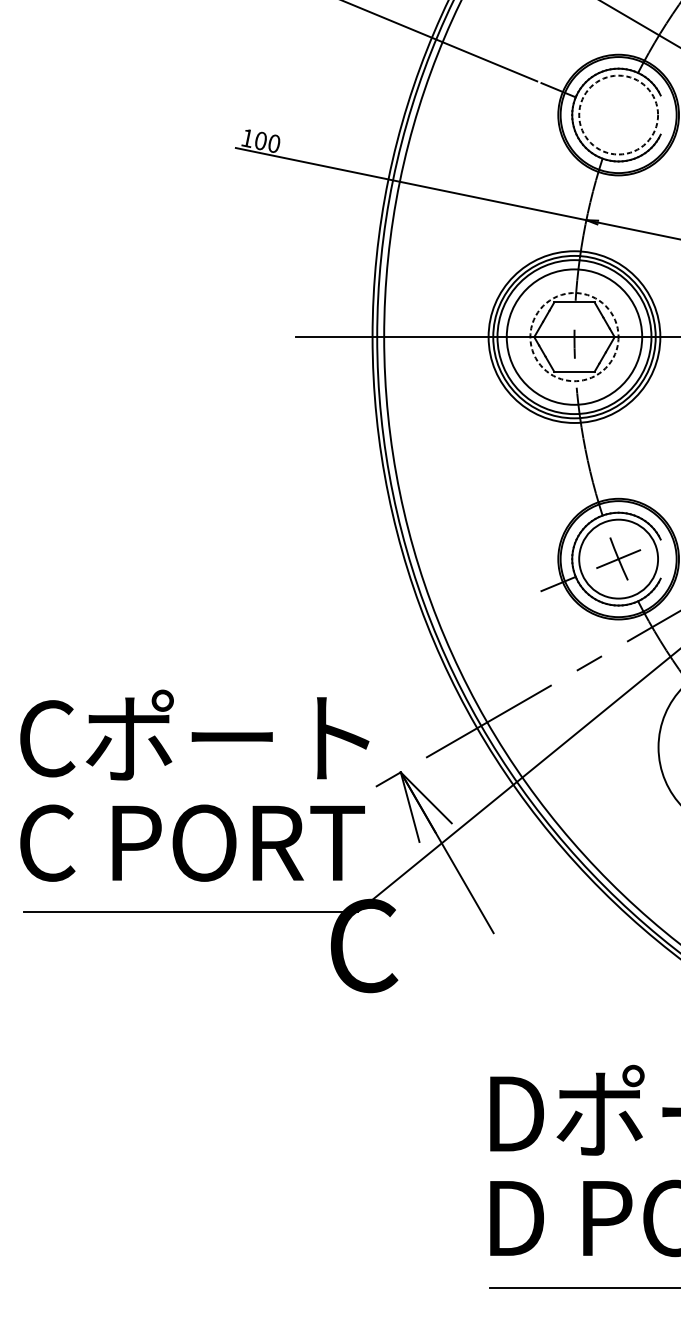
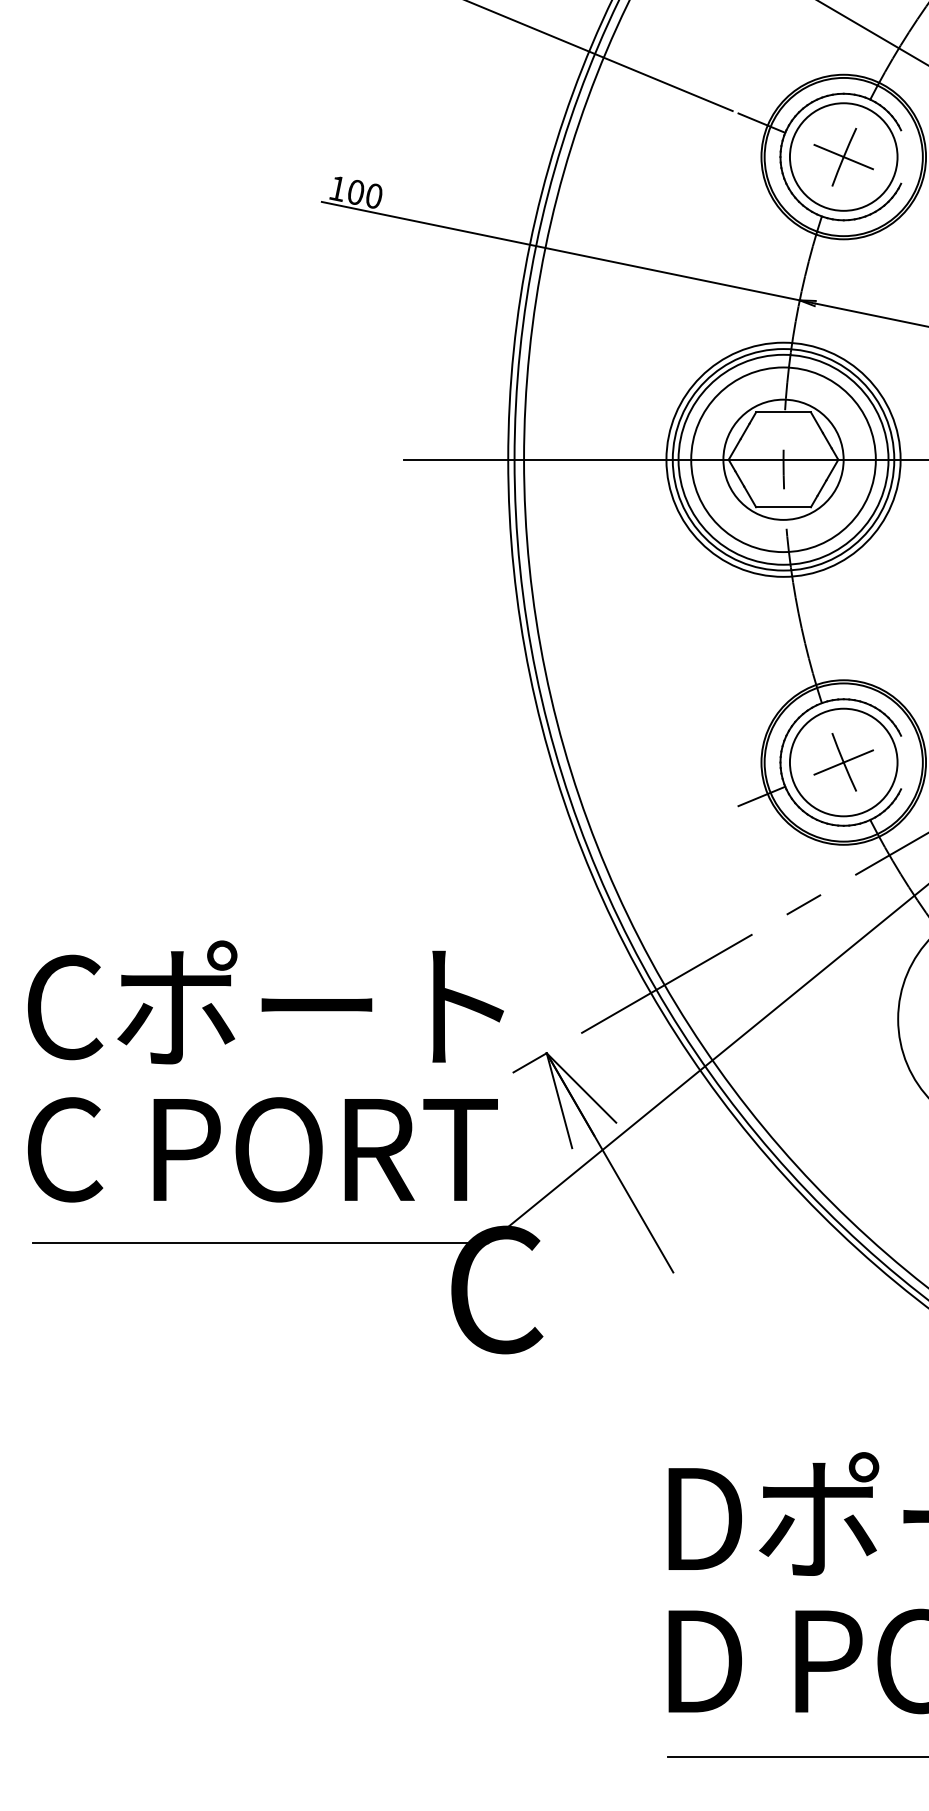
circle: (618, 114) -> (843, 156), dashed -> solid
part: (618, 114) -> (843, 156), added
circle: (574, 336) -> (783, 459), dashed -> solid

